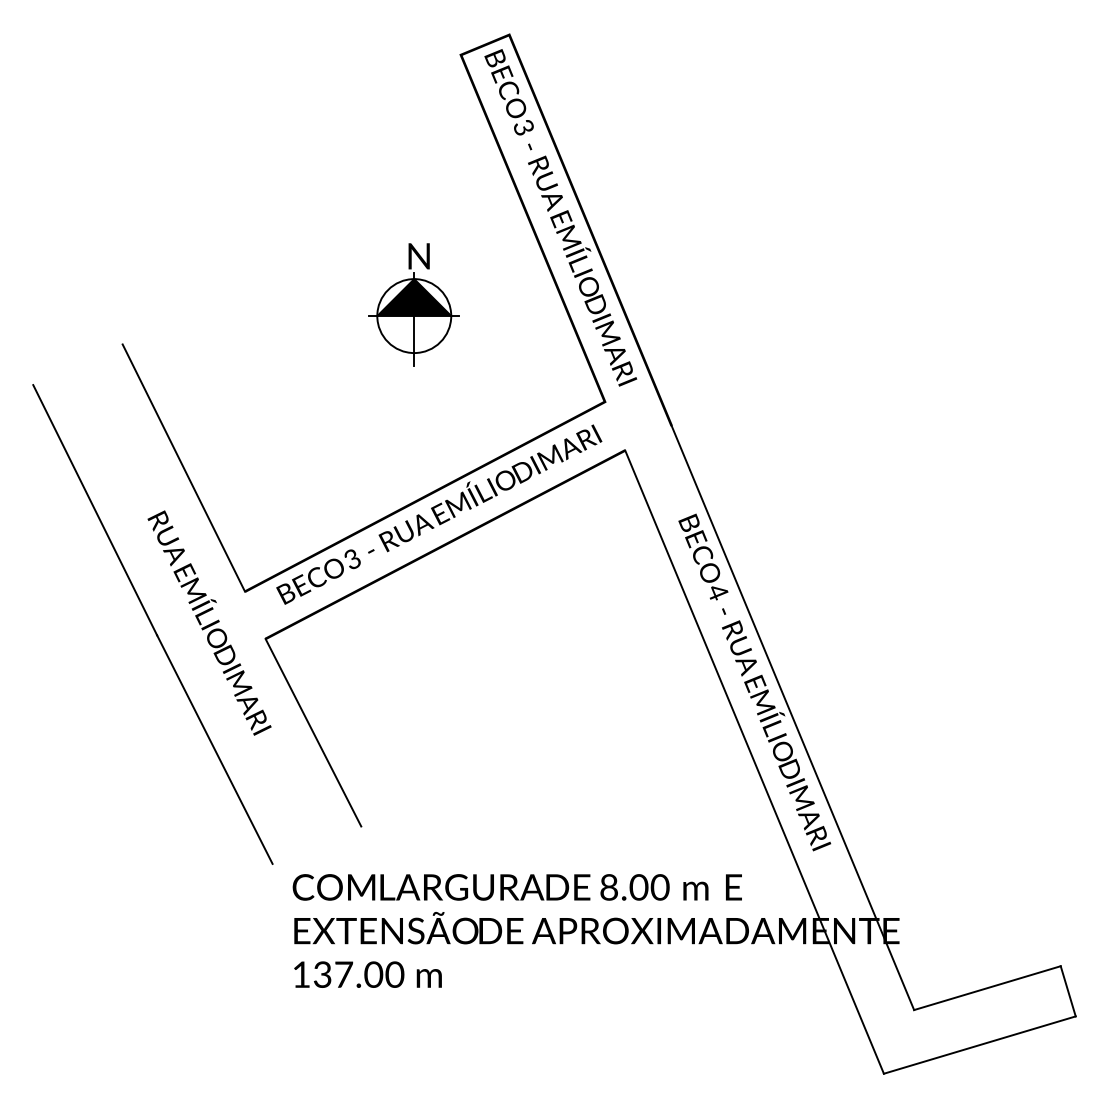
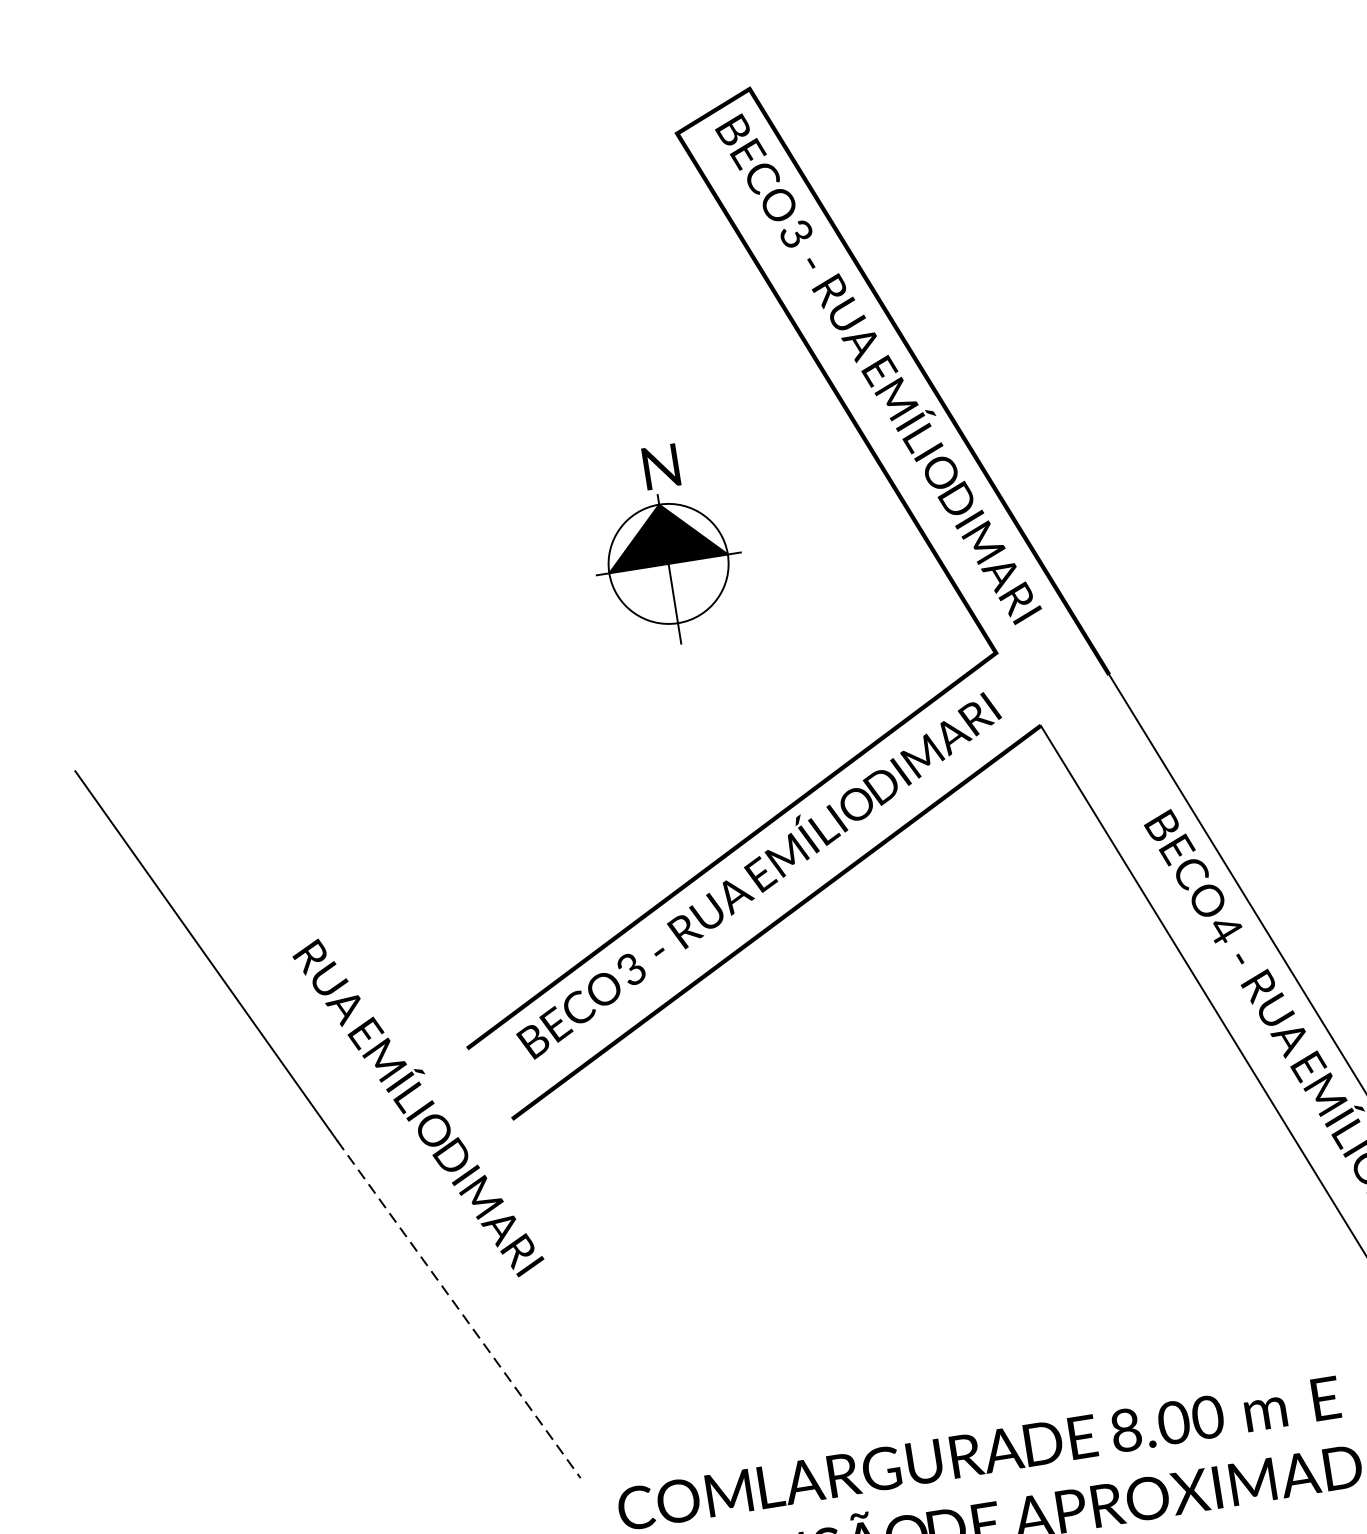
line: (183, 467) -> (337, 865), removed
line: (313, 732) -> (612, 1257), removed
line: (215, 750) -> (460, 1310), solid -> dashed

